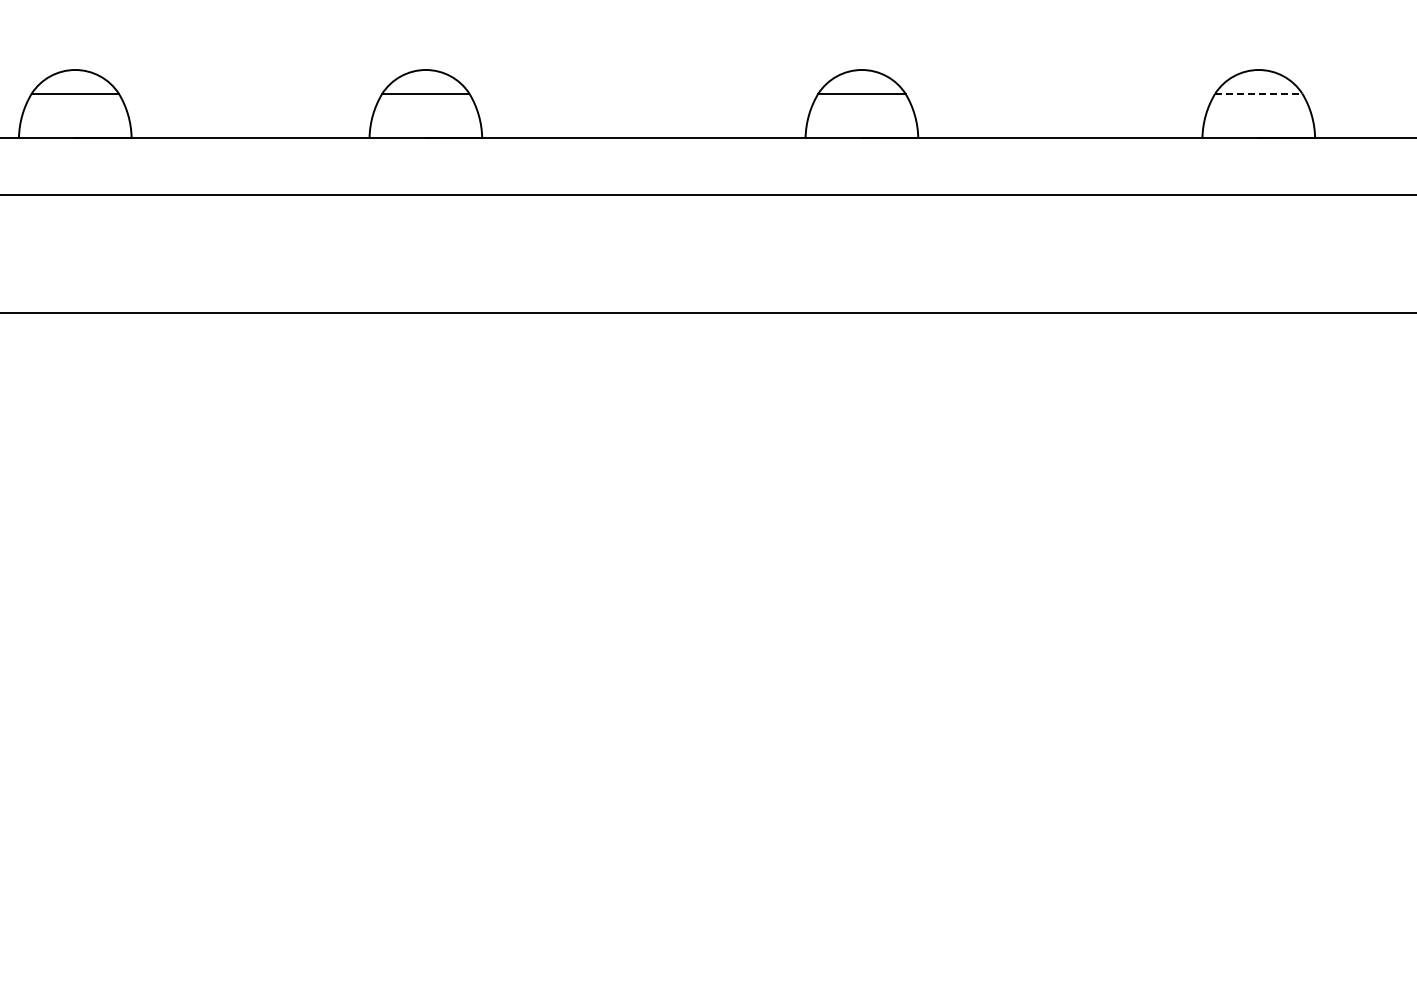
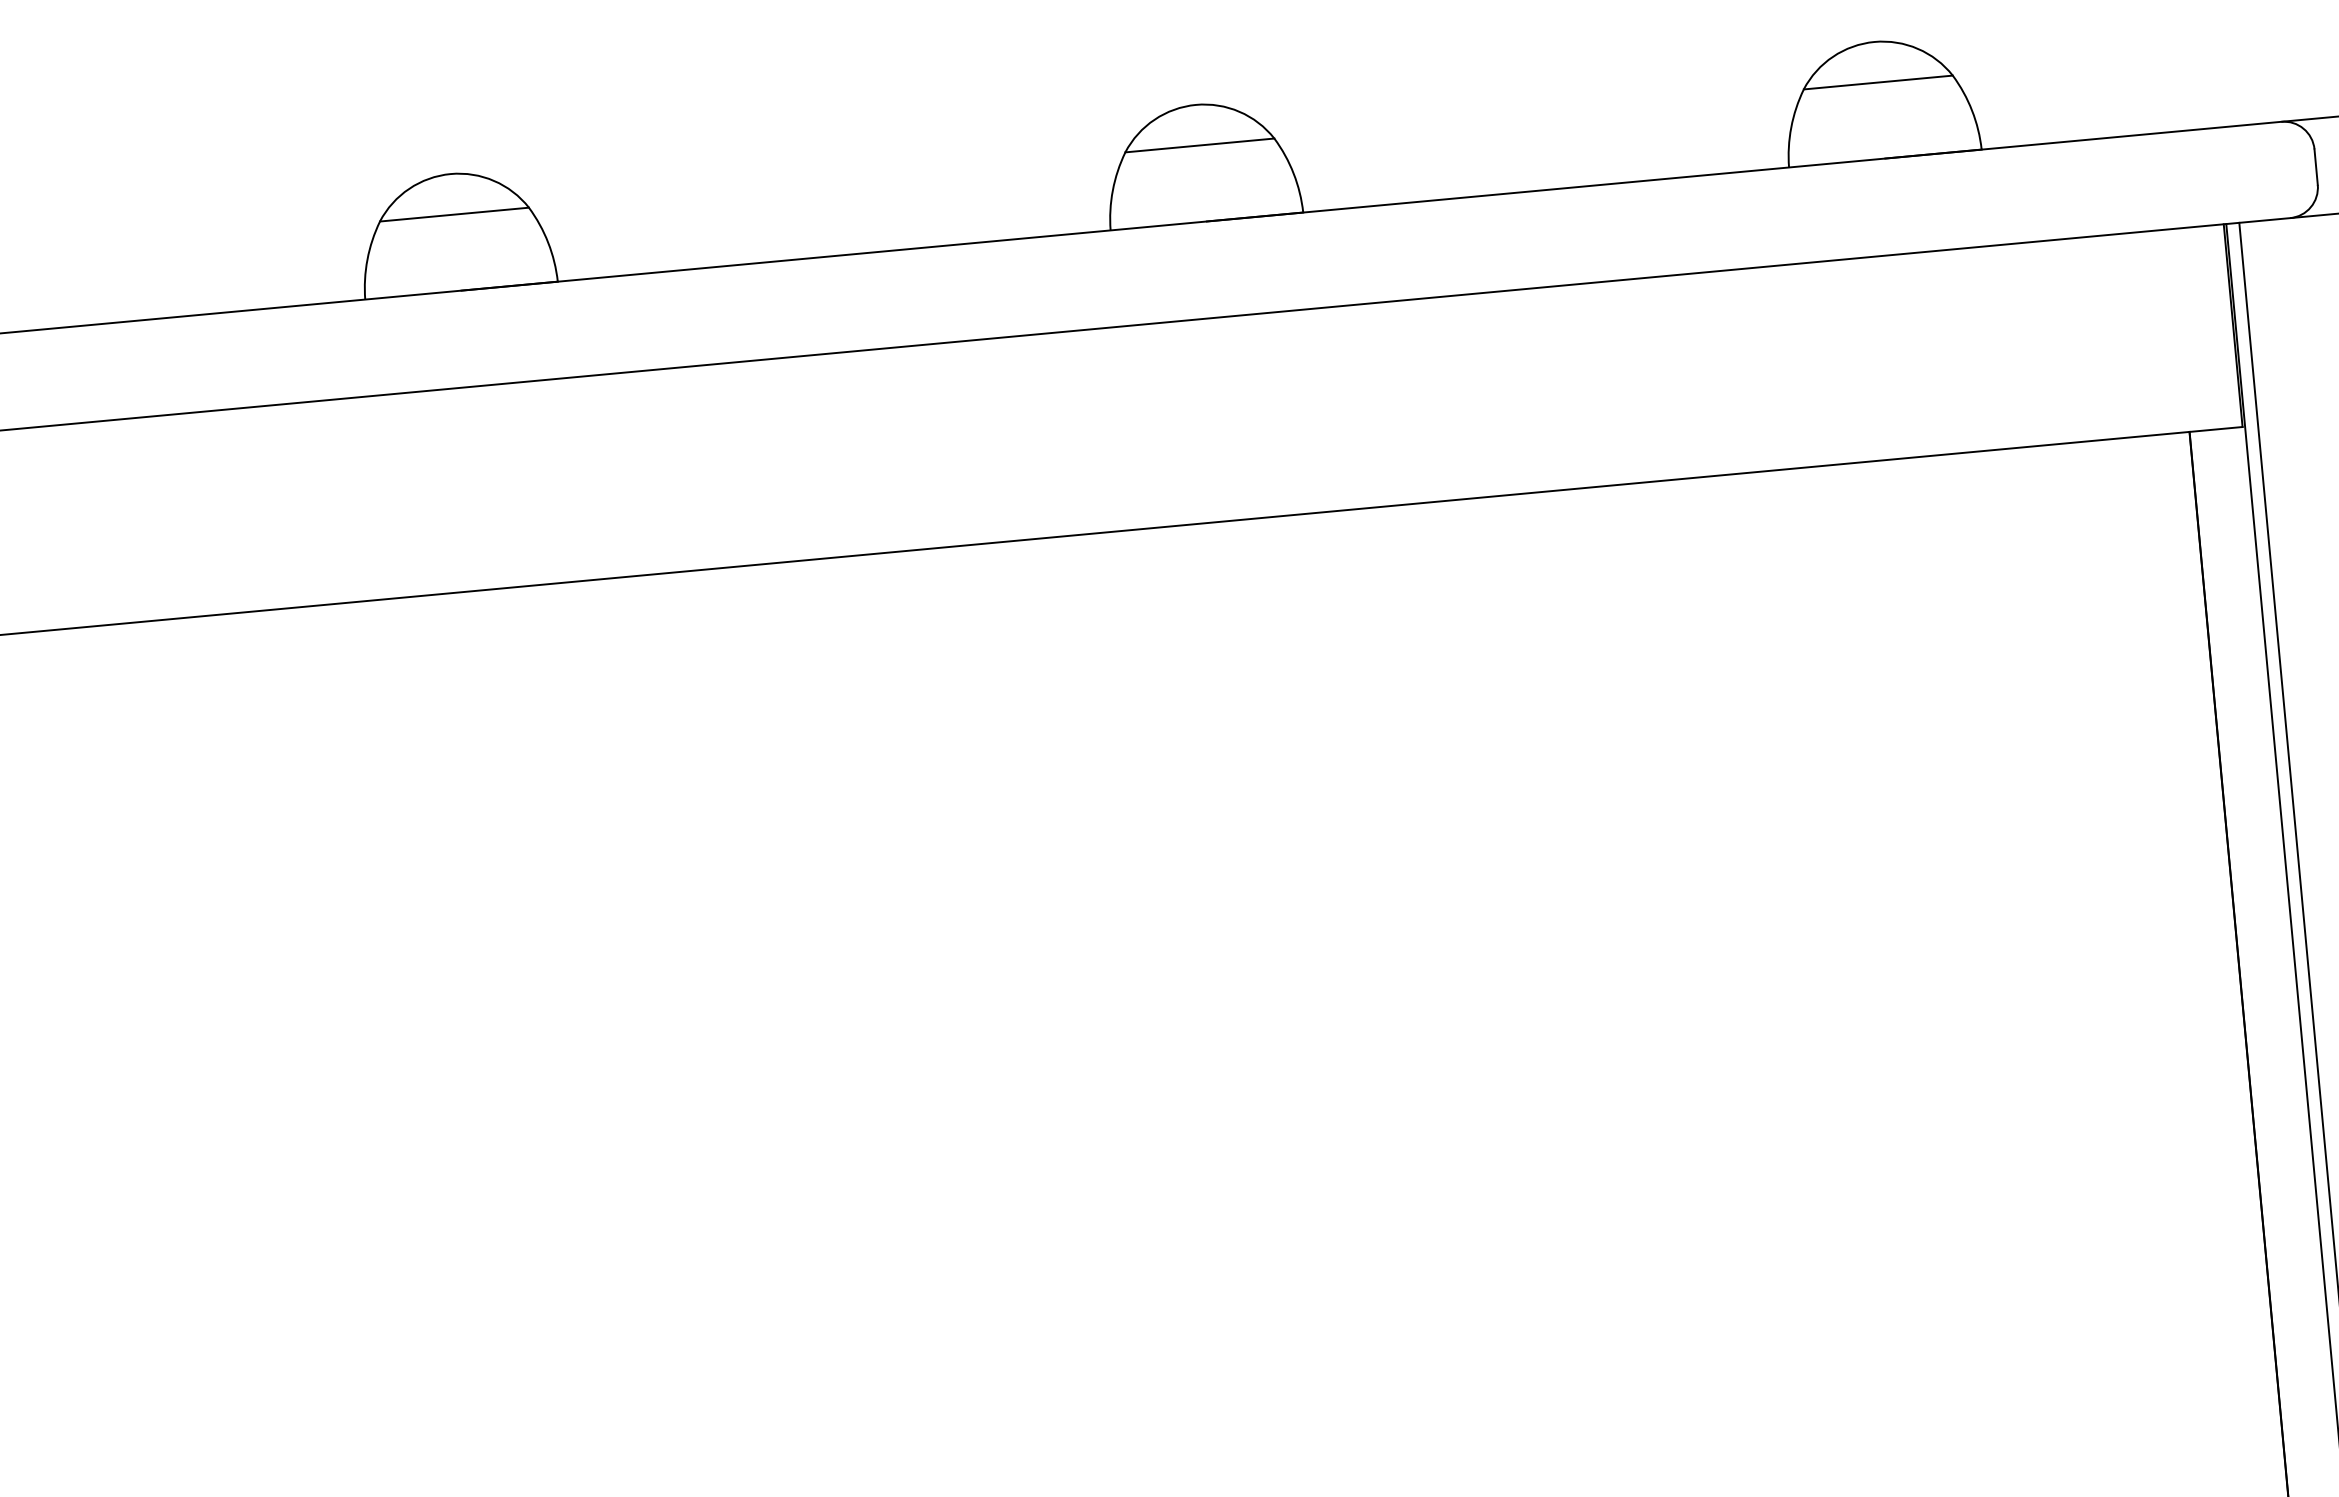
line: (1258, 93) -> (1877, 82), dashed -> solid

